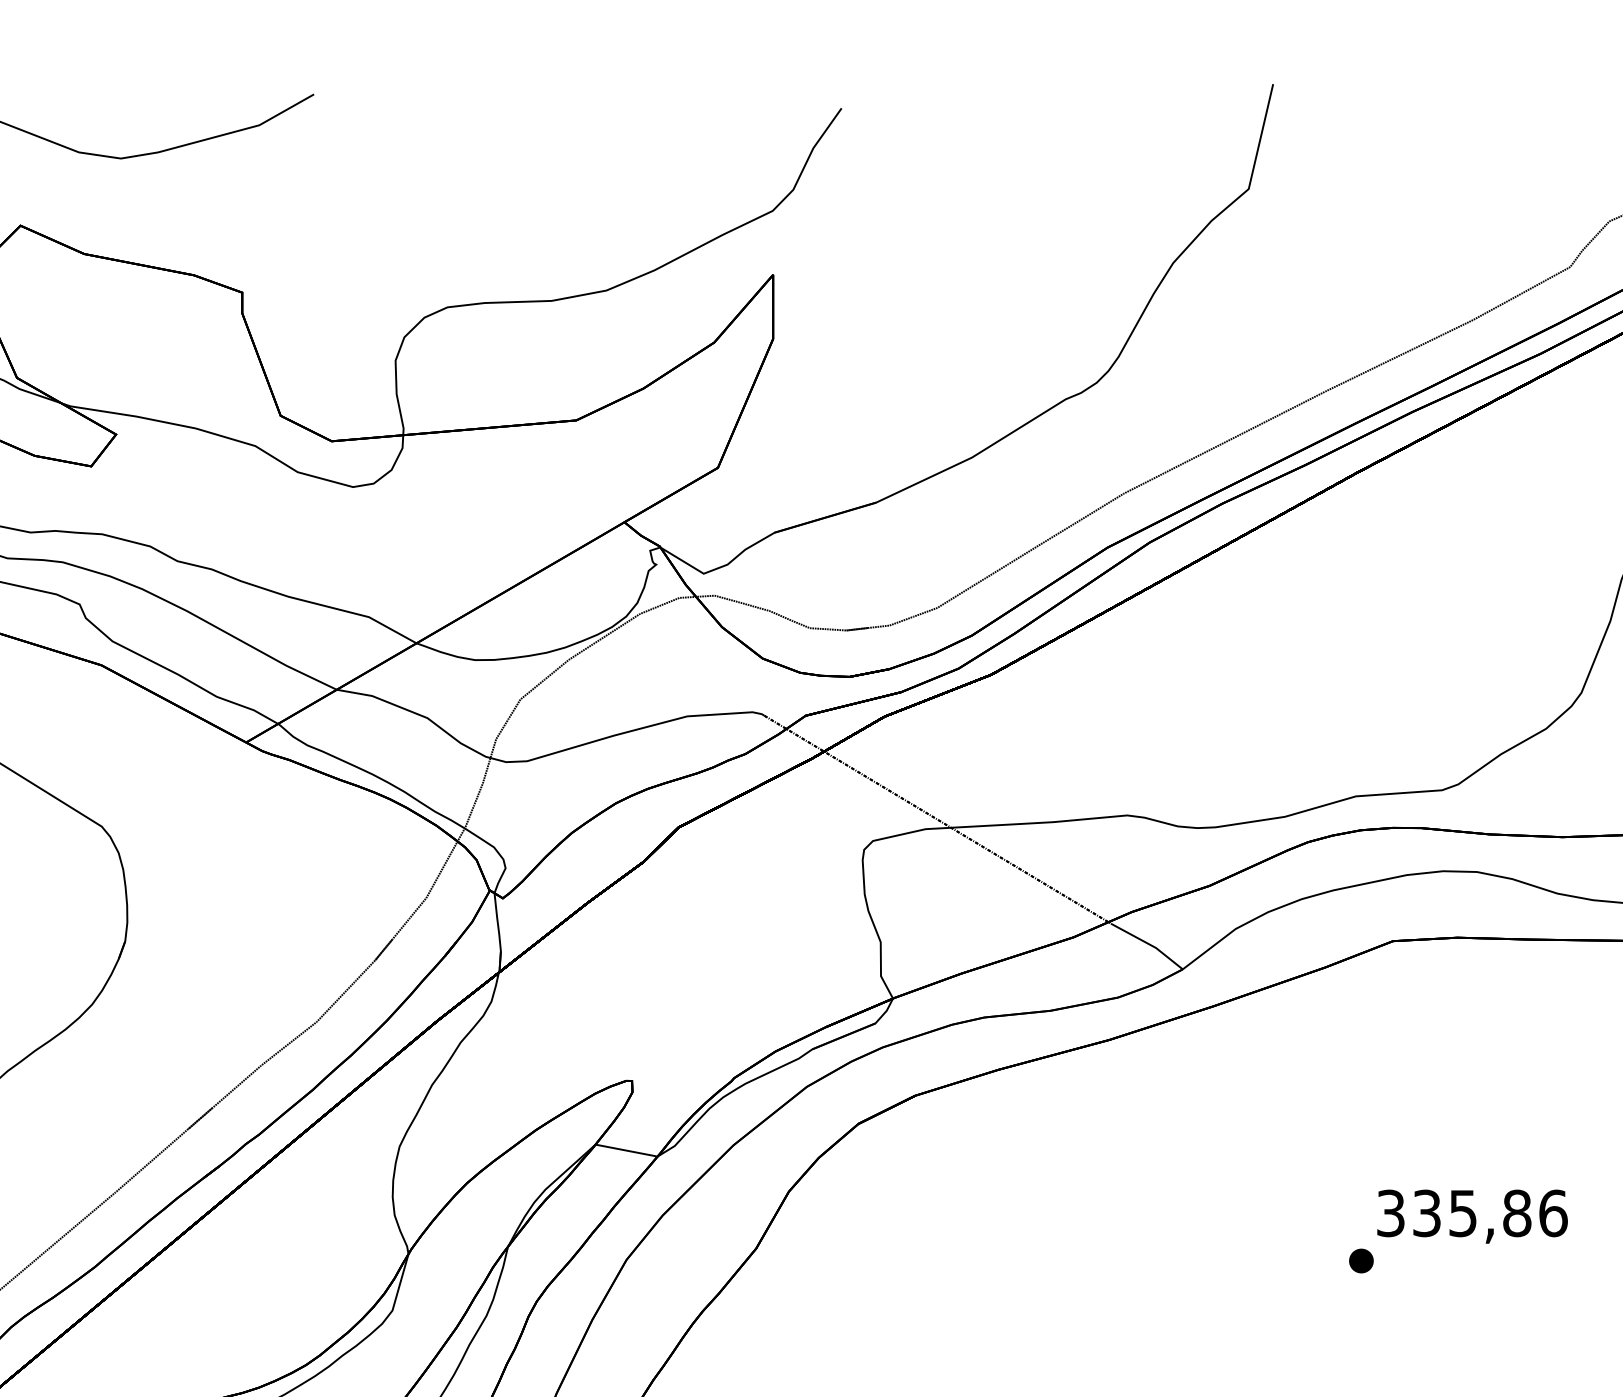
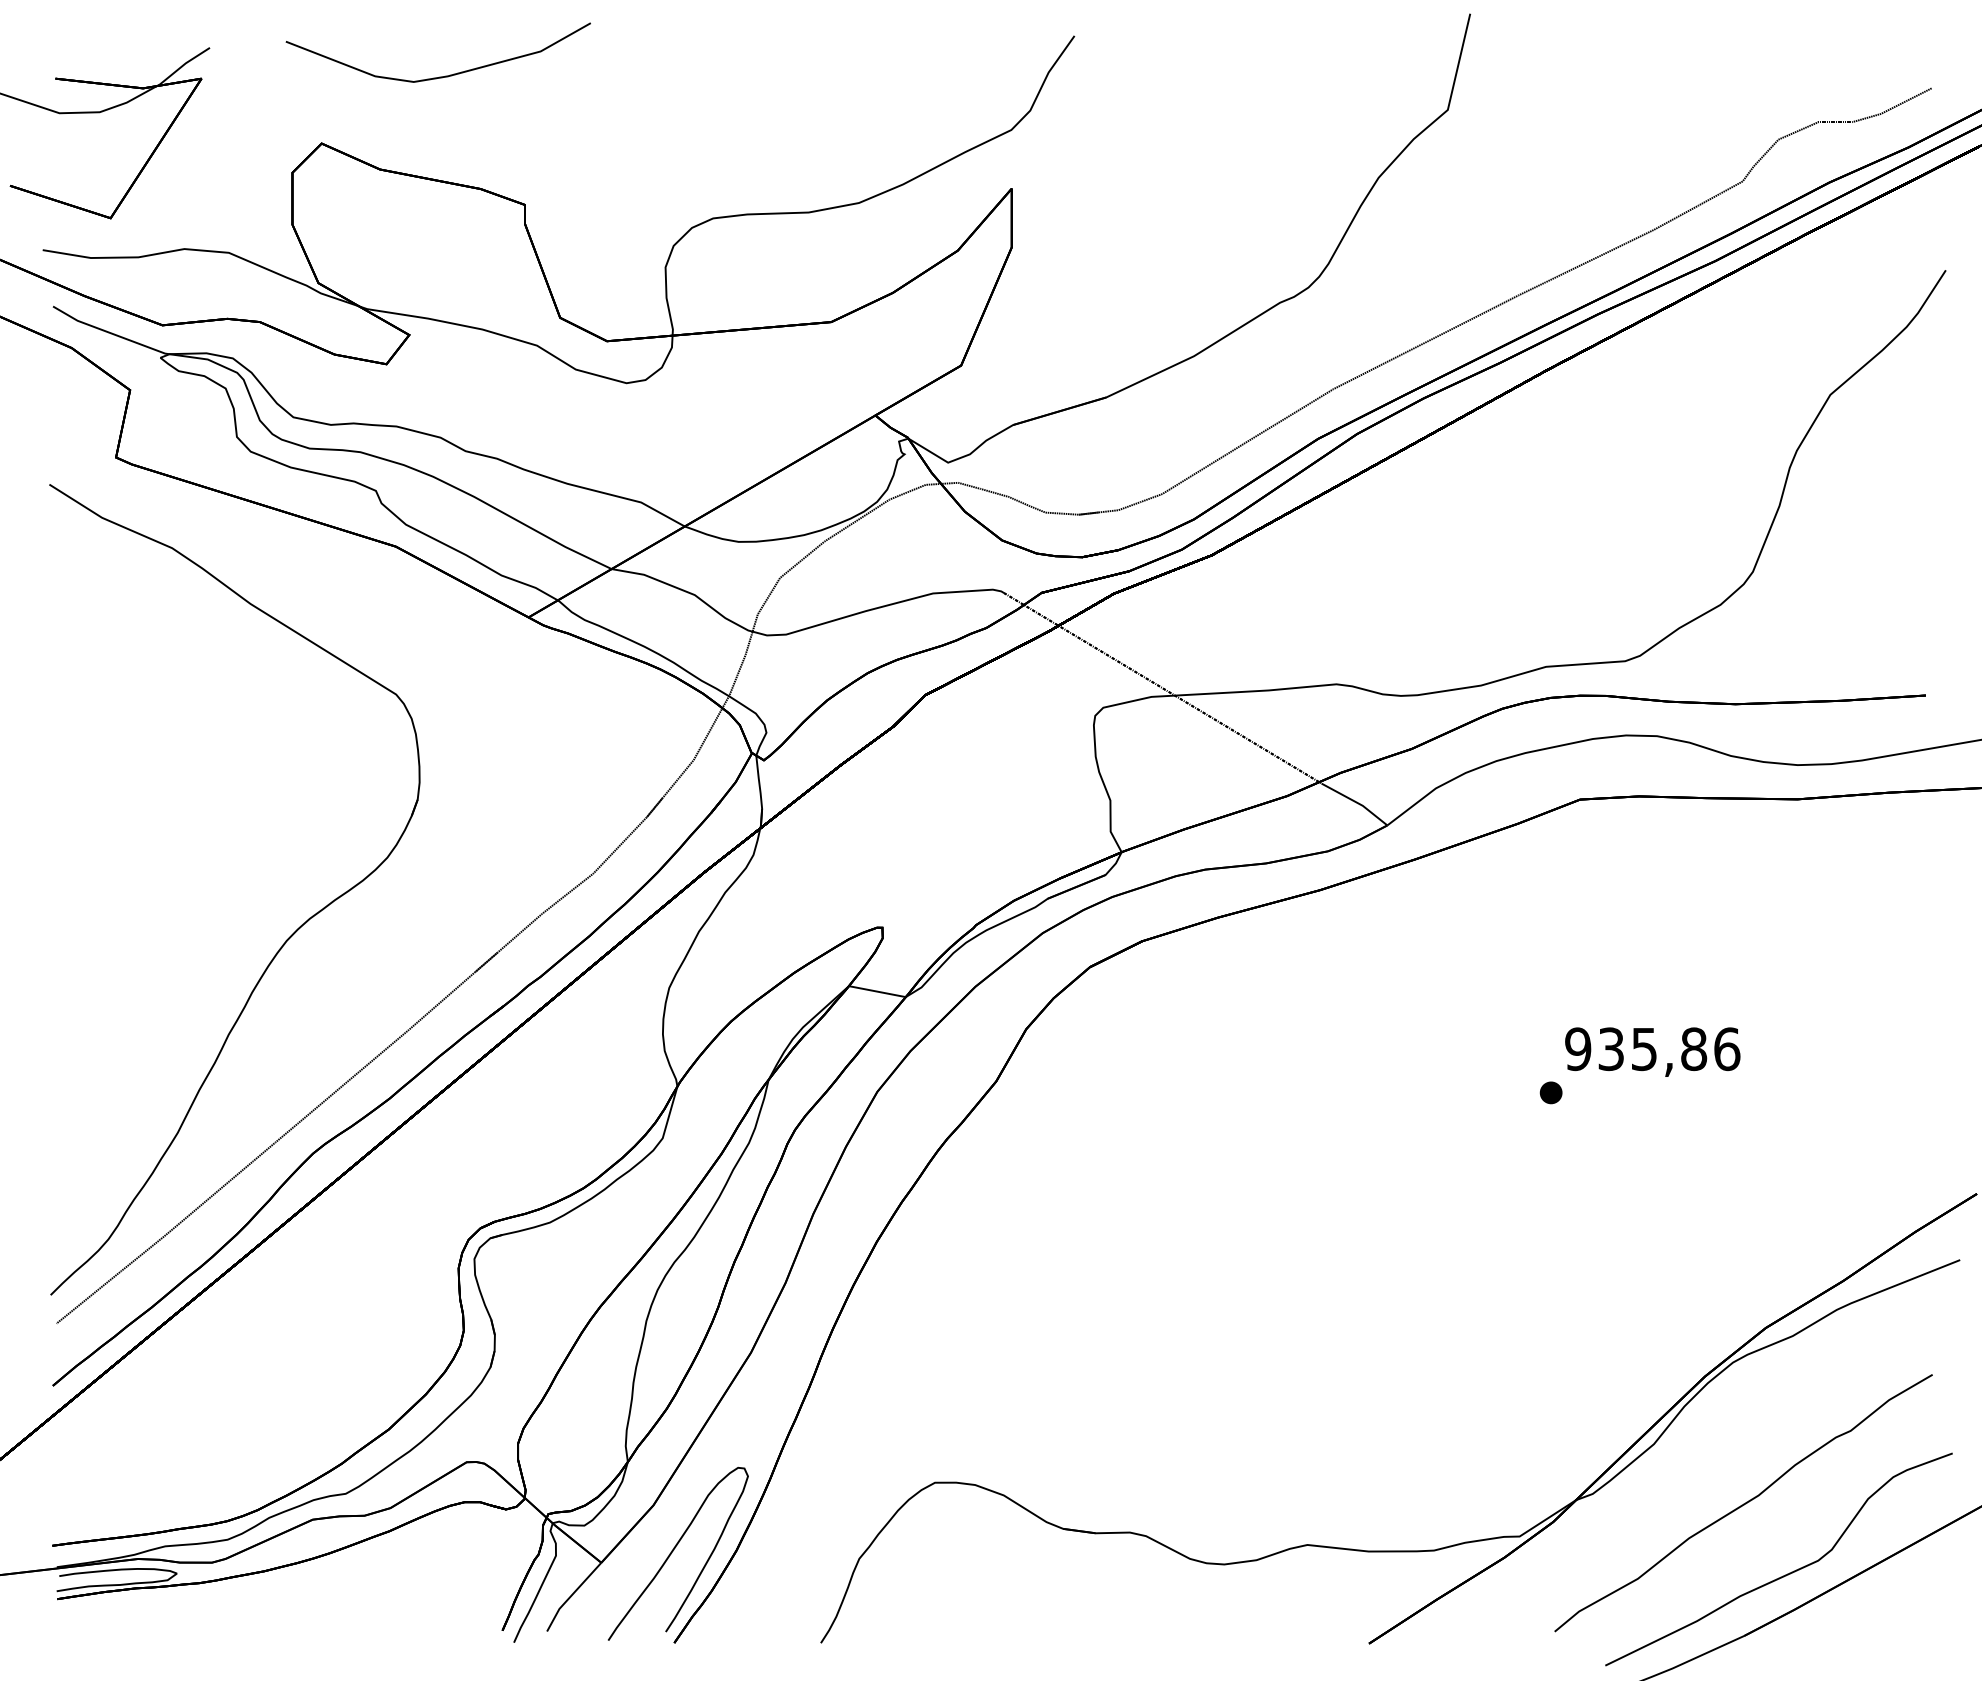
text: (1391, 1212) -> (1578, 1048), 335,86 -> 935,86

